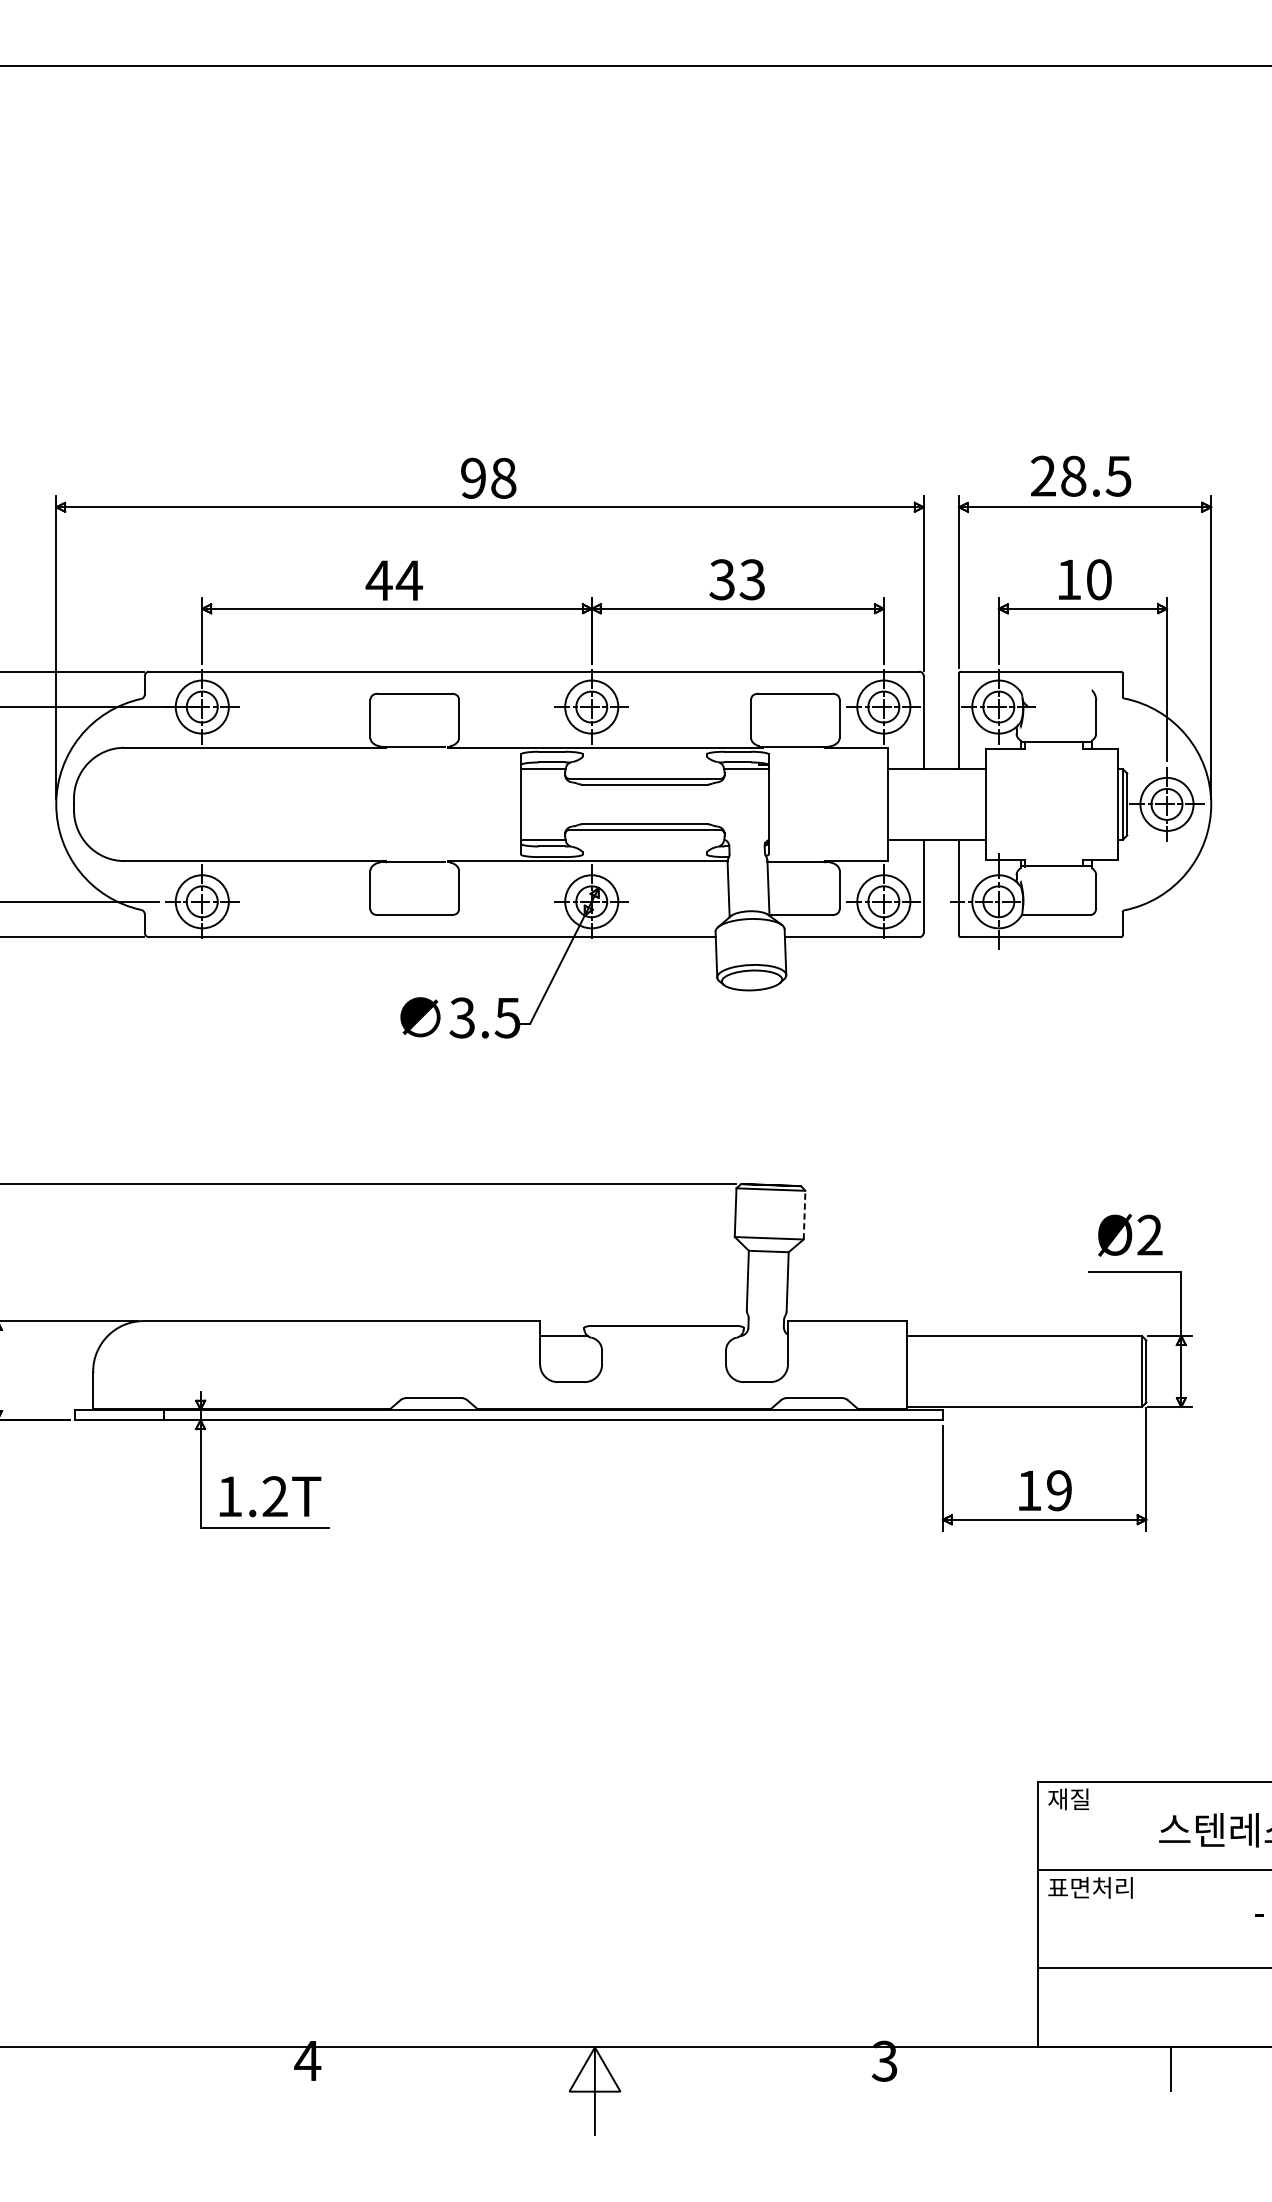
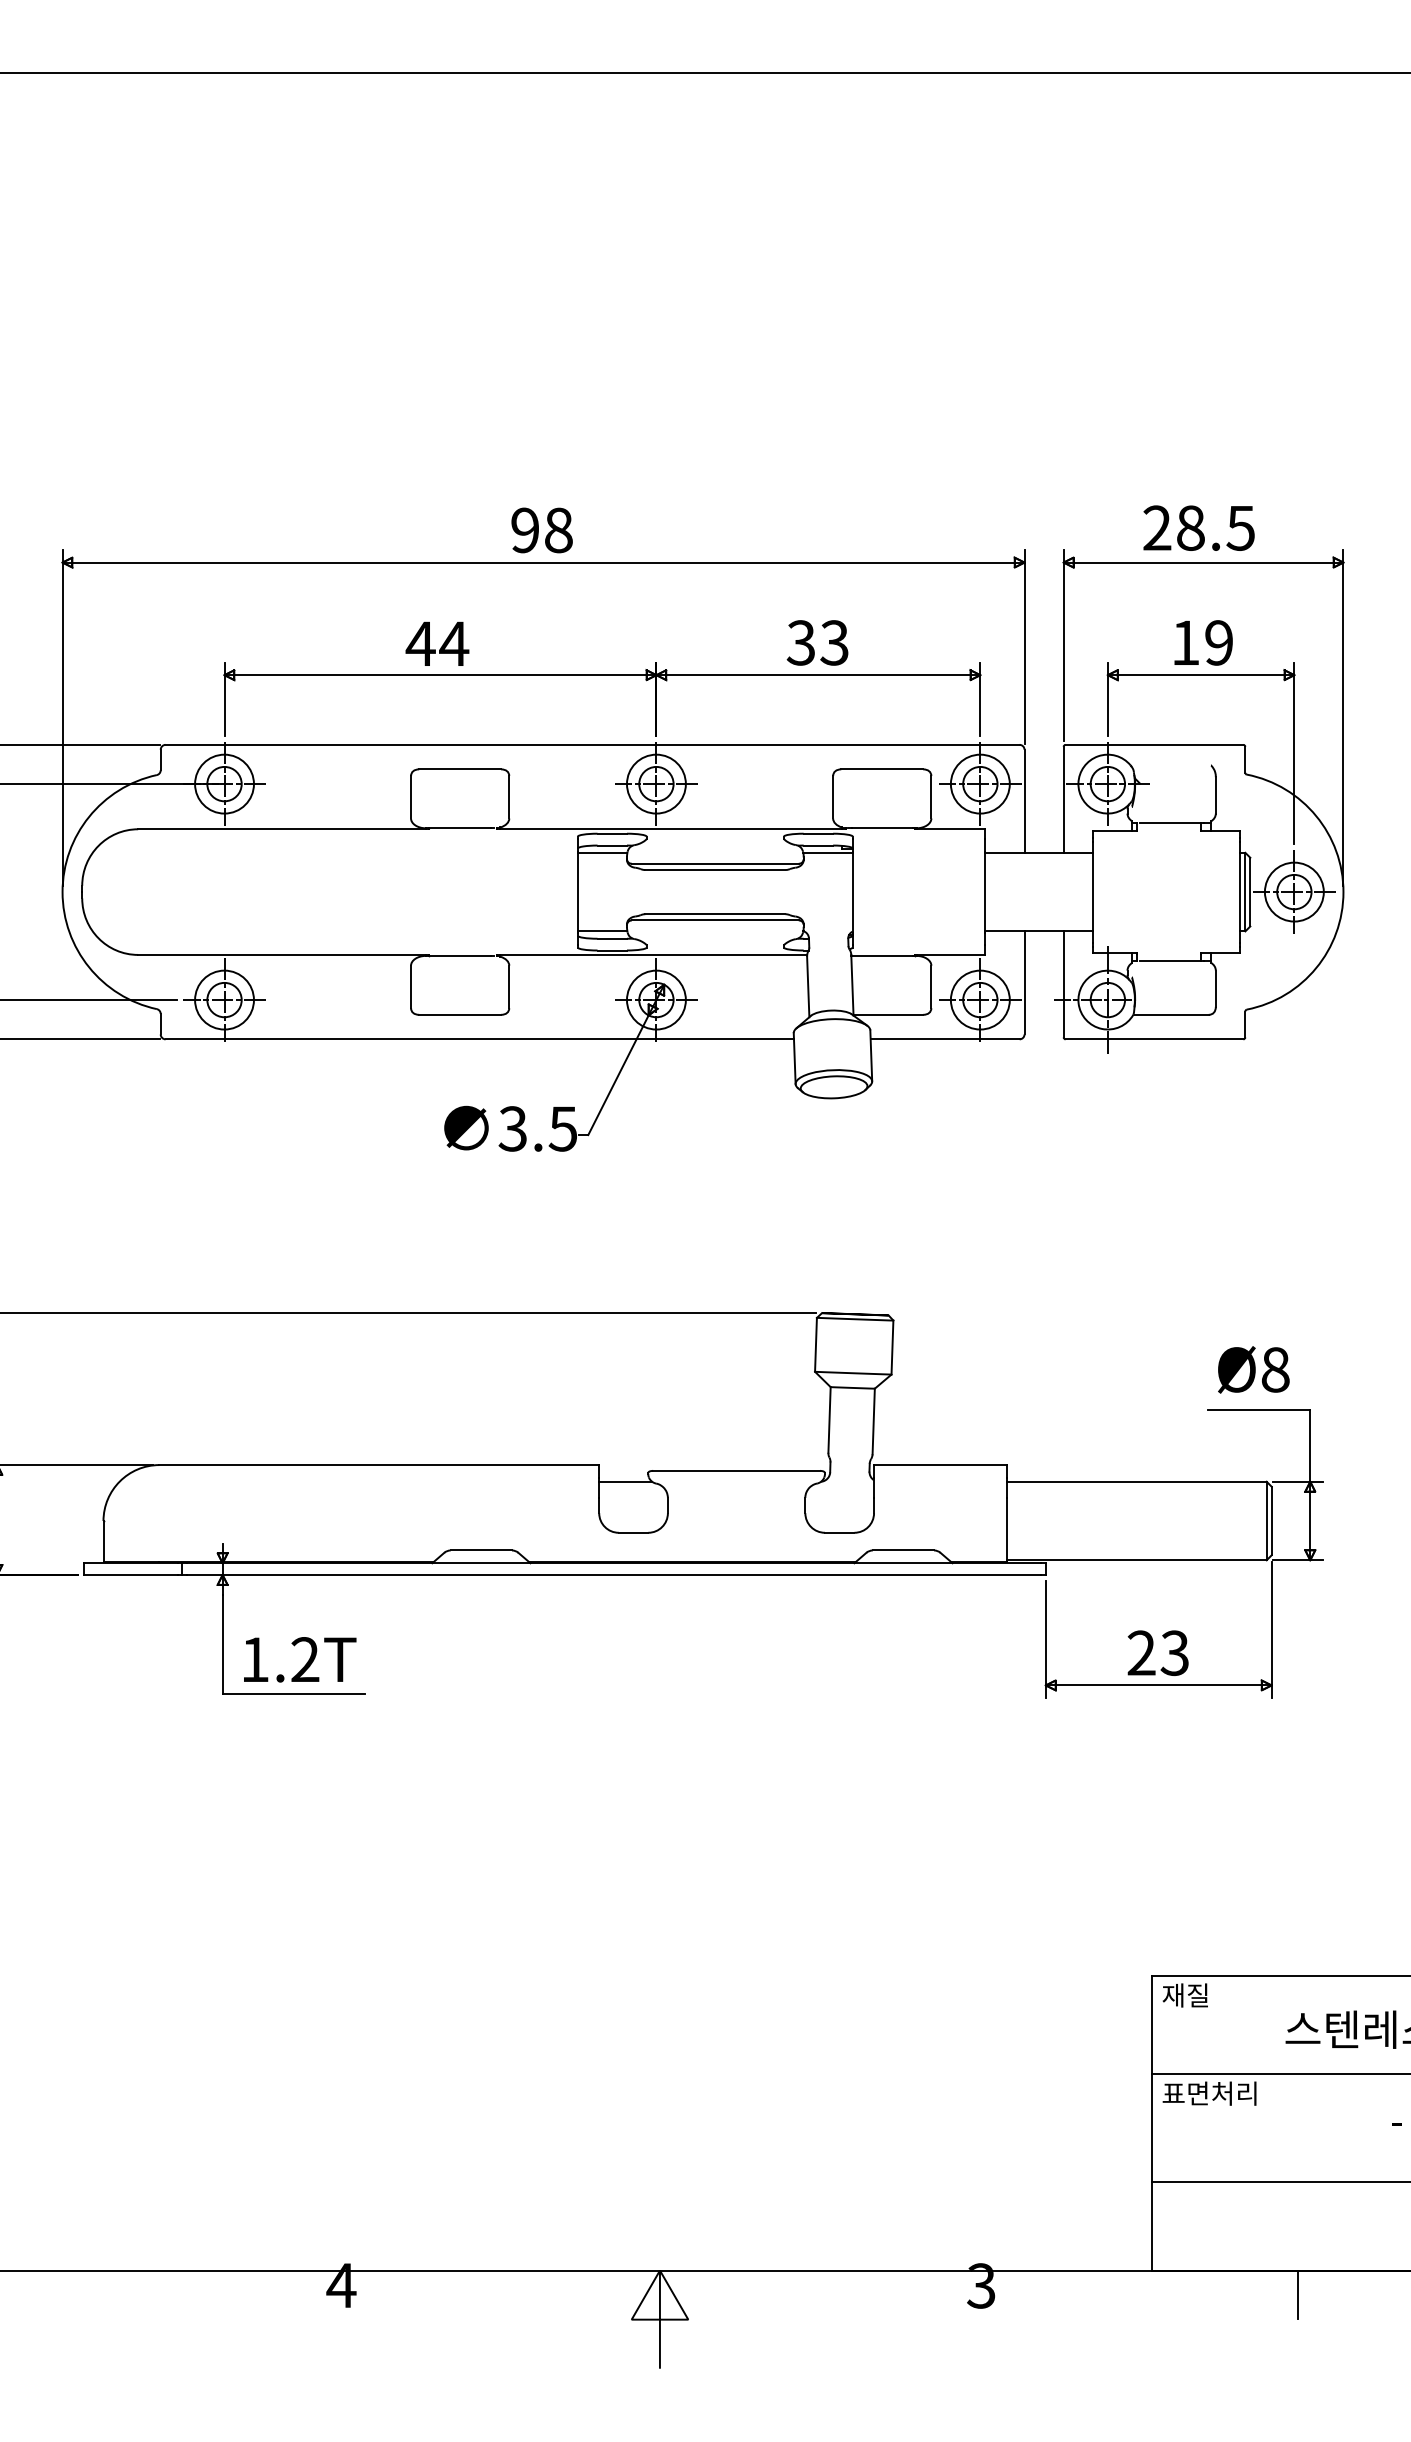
text: (1099, 579) -> (1219, 642), 10 -> 19
line: (804, 1215) -> (892, 1347), dashed -> solid
text: (1149, 1234) -> (1275, 1369), Ø2 -> Ø8
text: (1043, 1490) -> (1157, 1652), 19 -> 23

